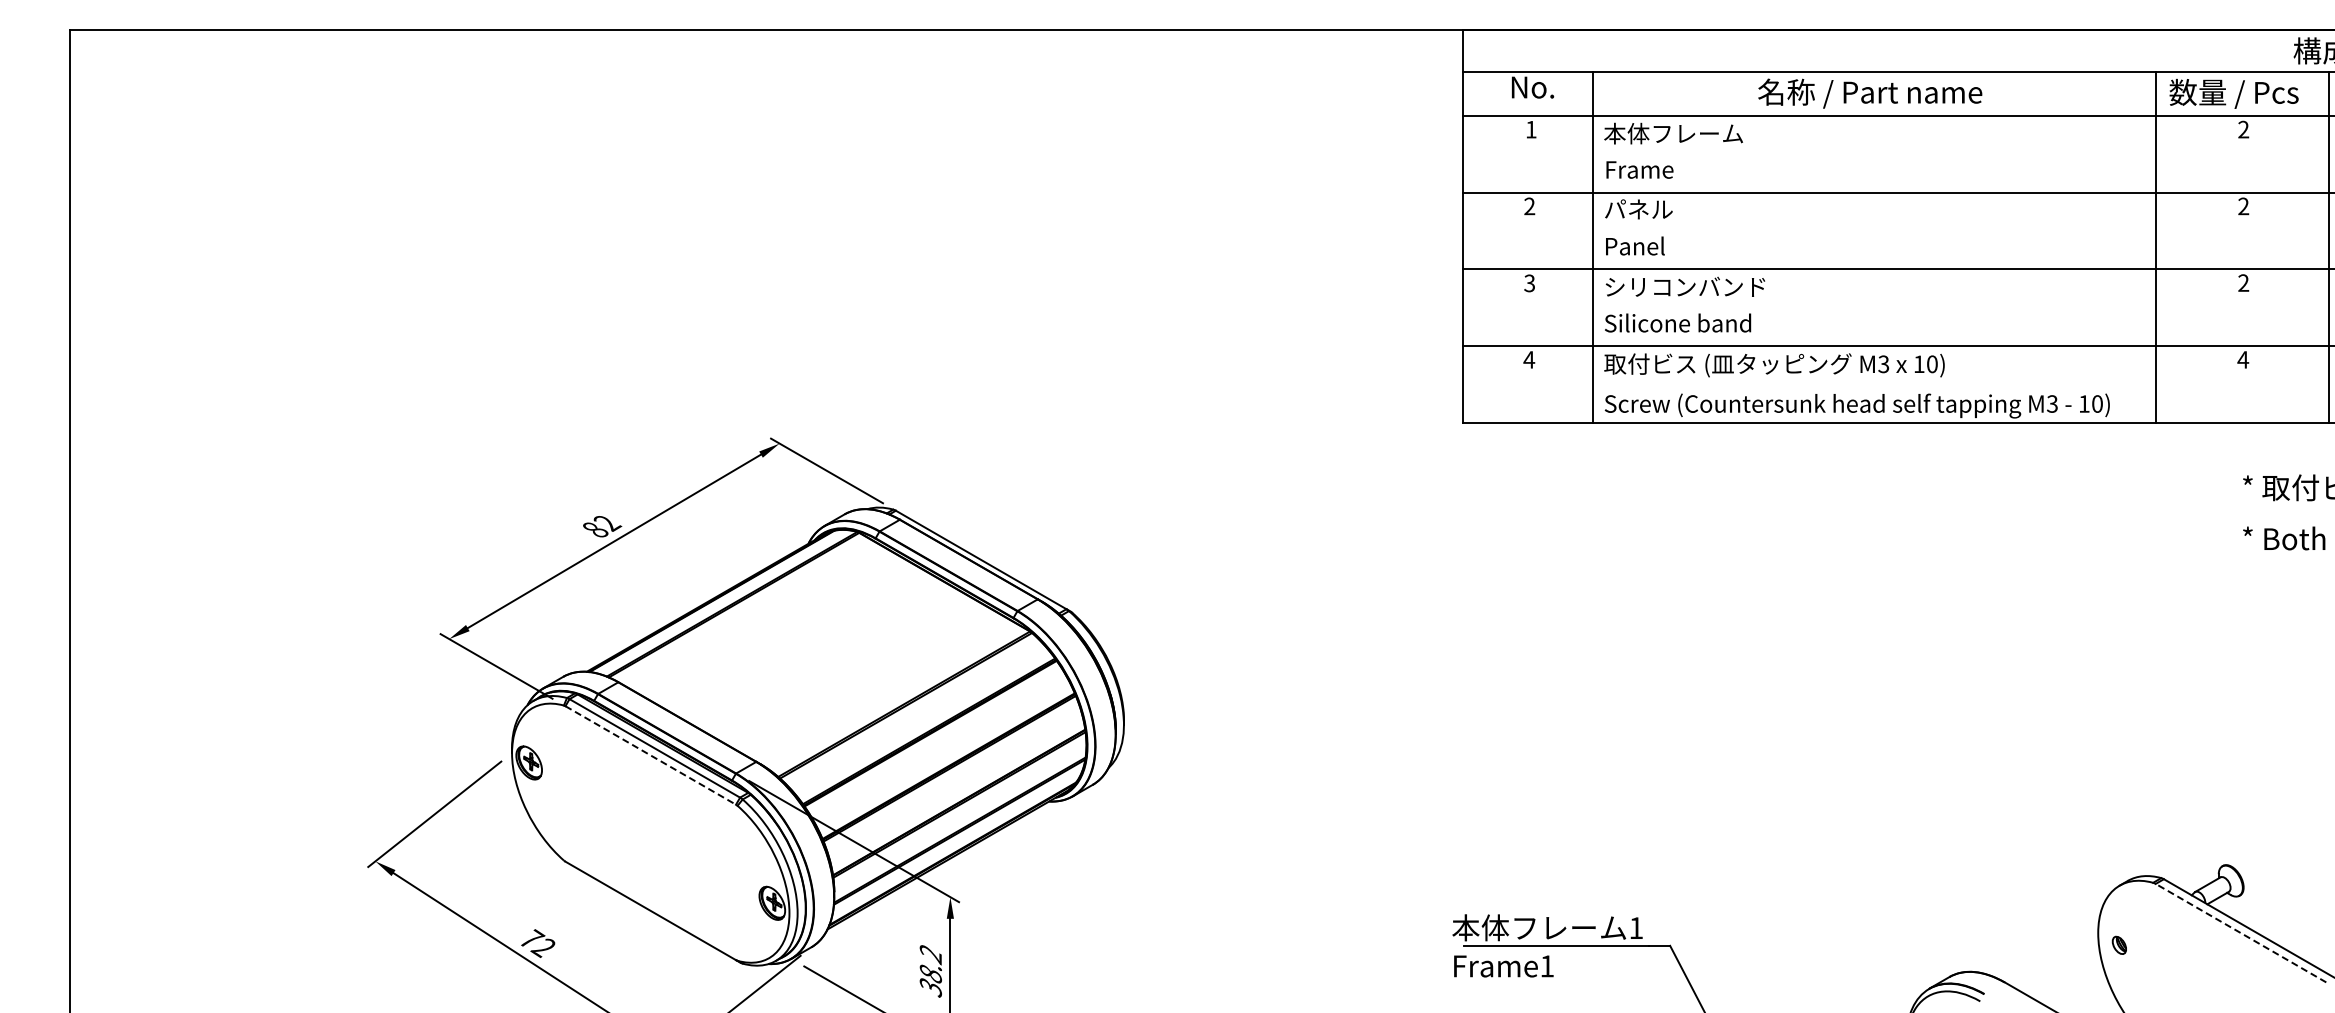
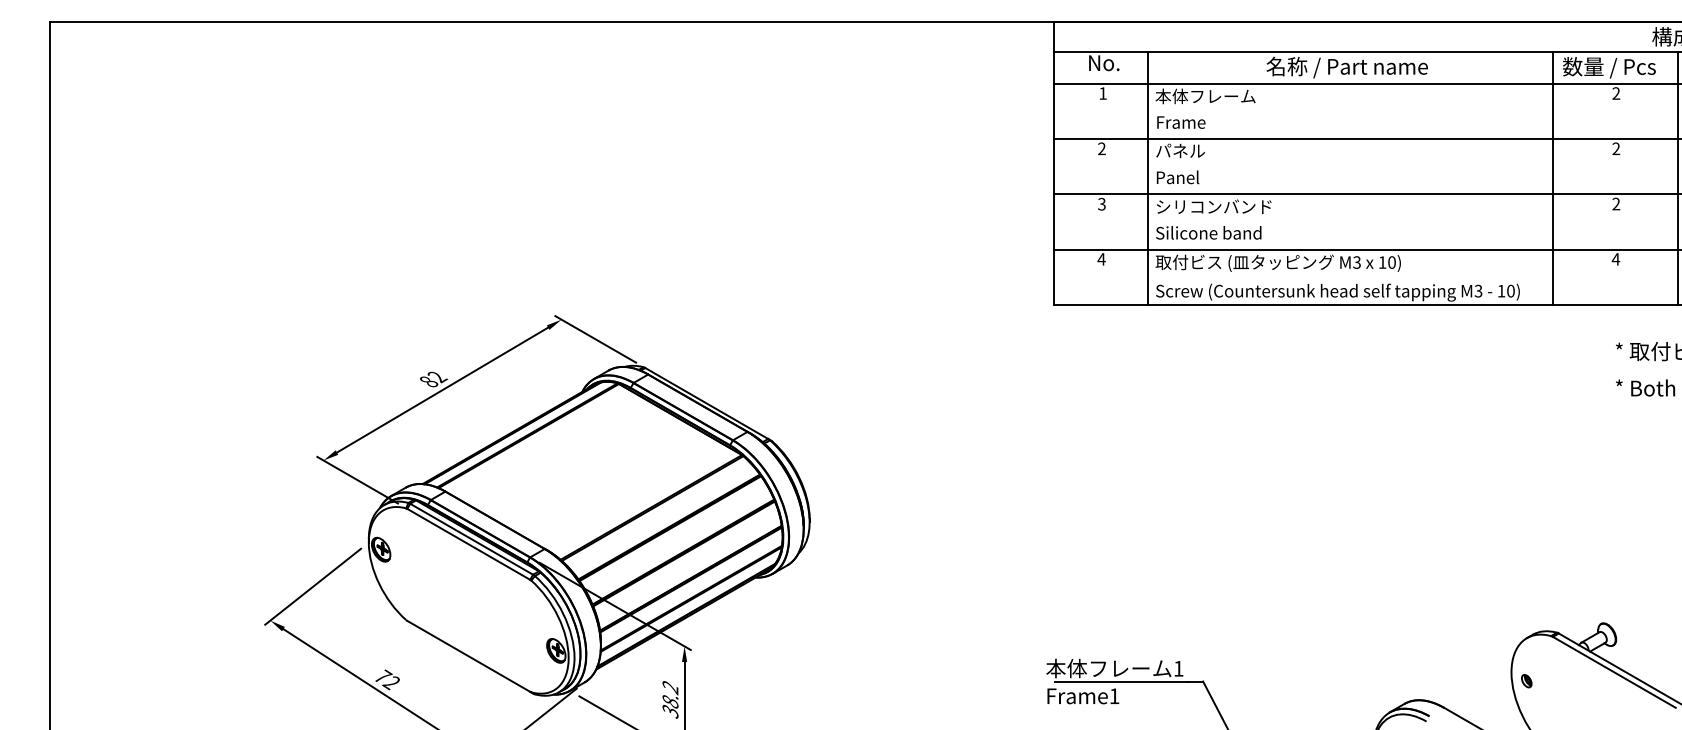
line: (651, 755) -> (469, 544), dashed -> solid
line: (2240, 932) -> (1613, 671), dashed -> solid

